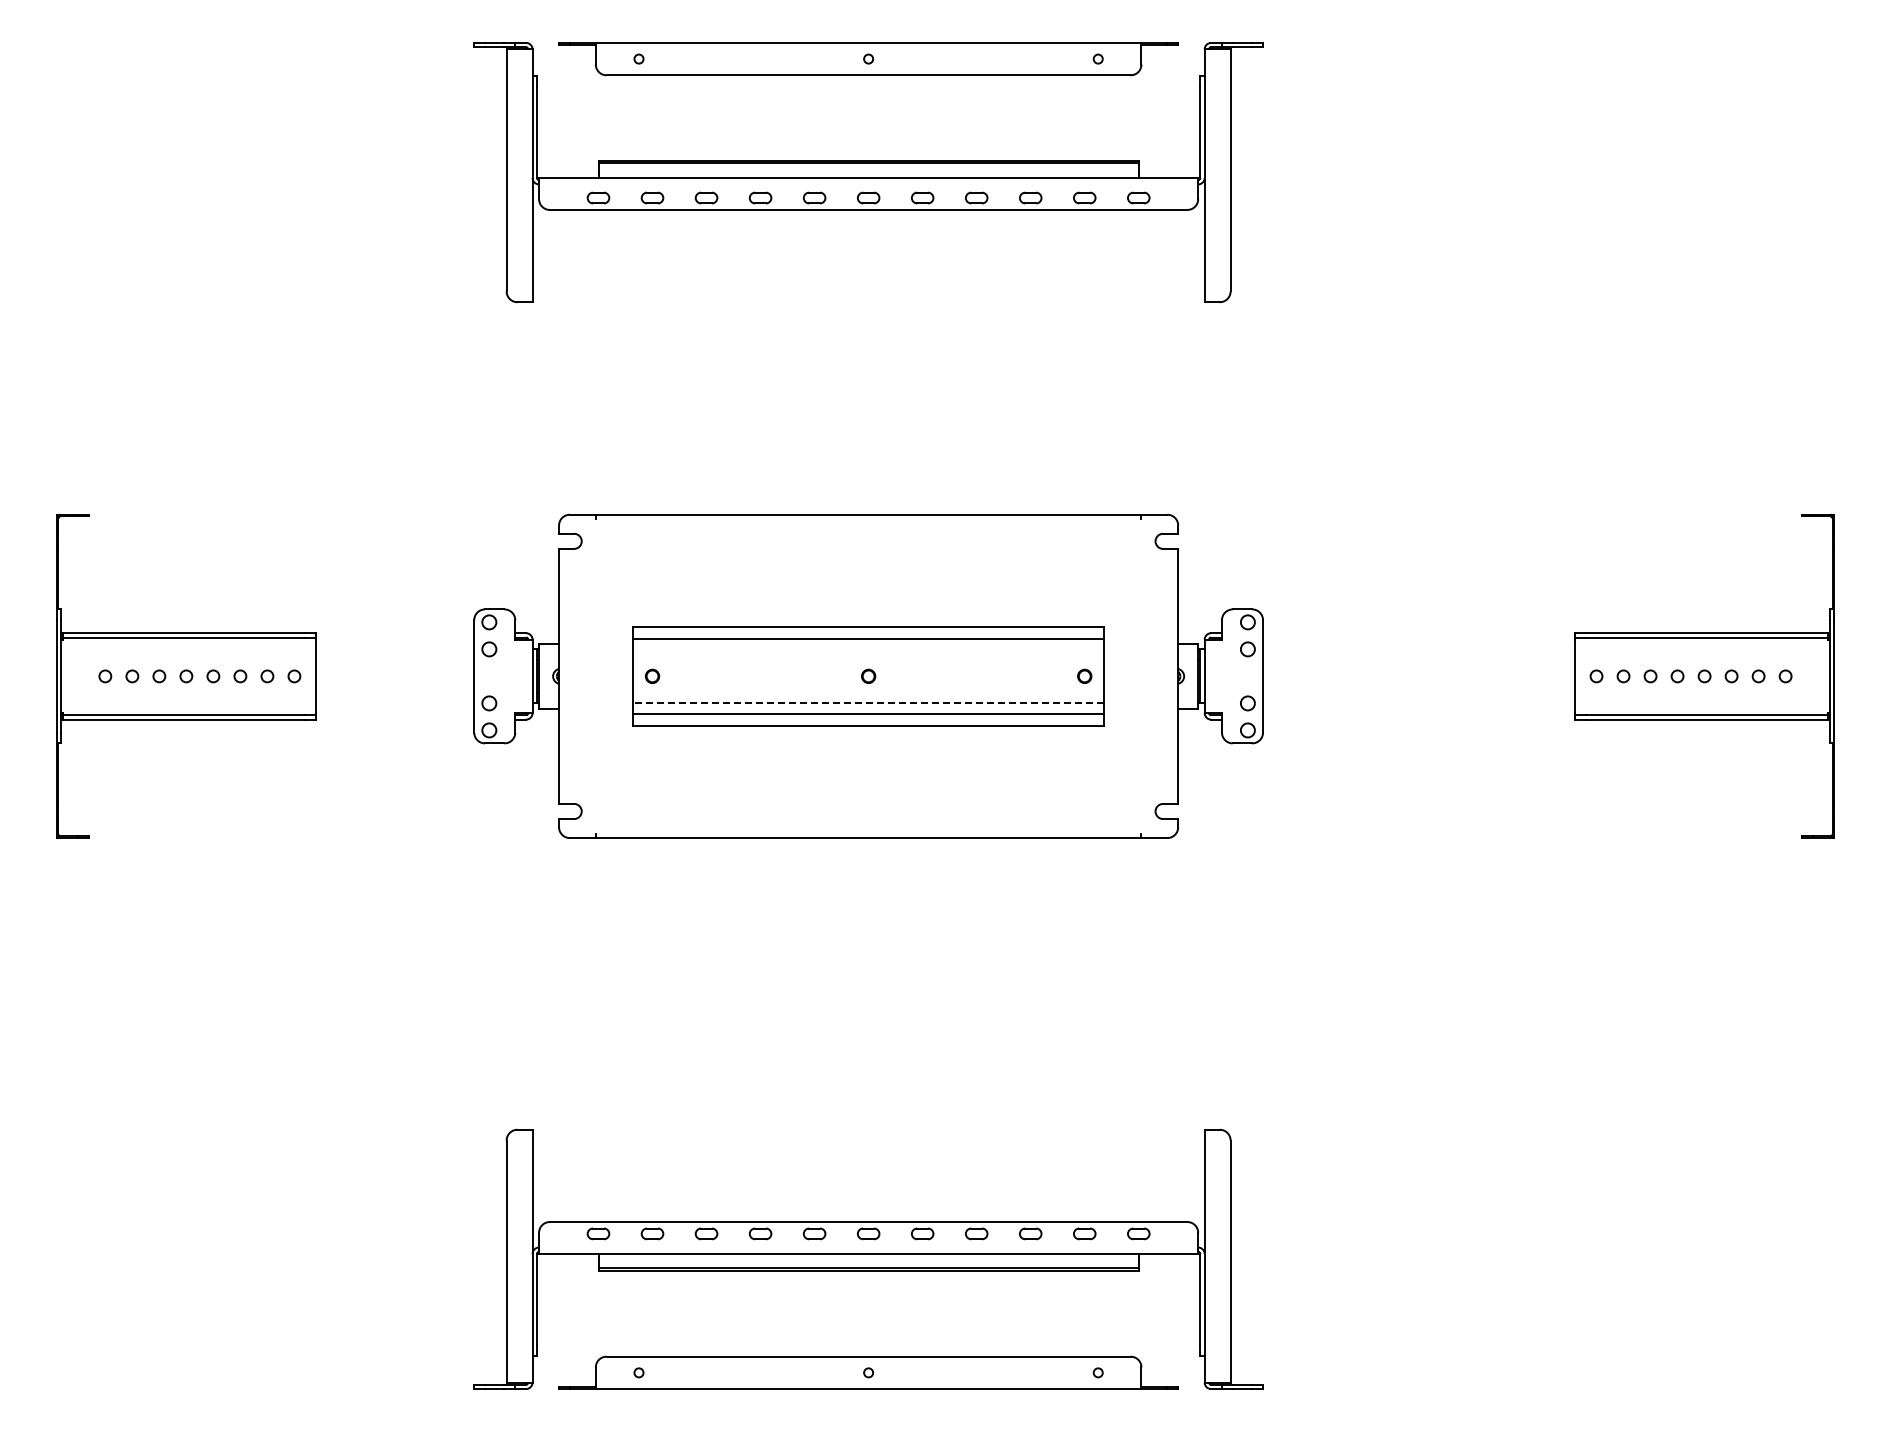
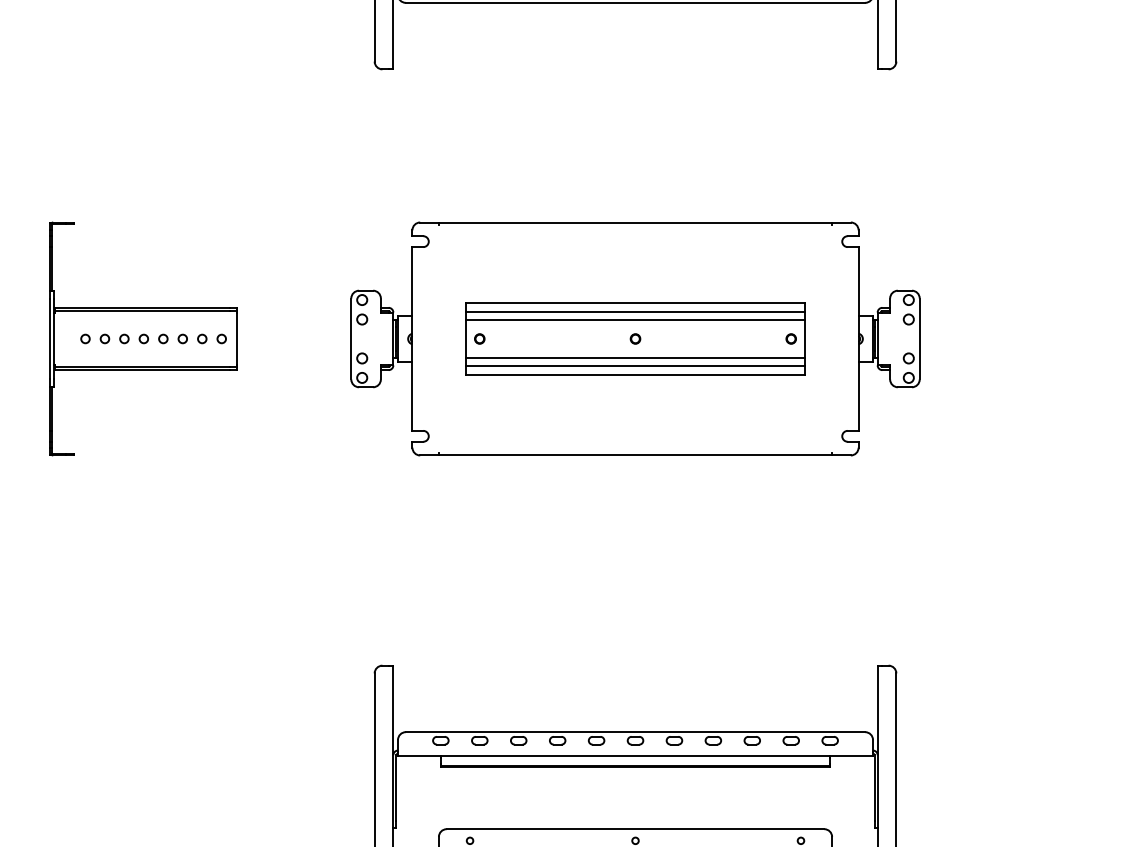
line: (868, 649) -> (635, 319), added
line: (868, 703) -> (635, 358), dashed -> solid

